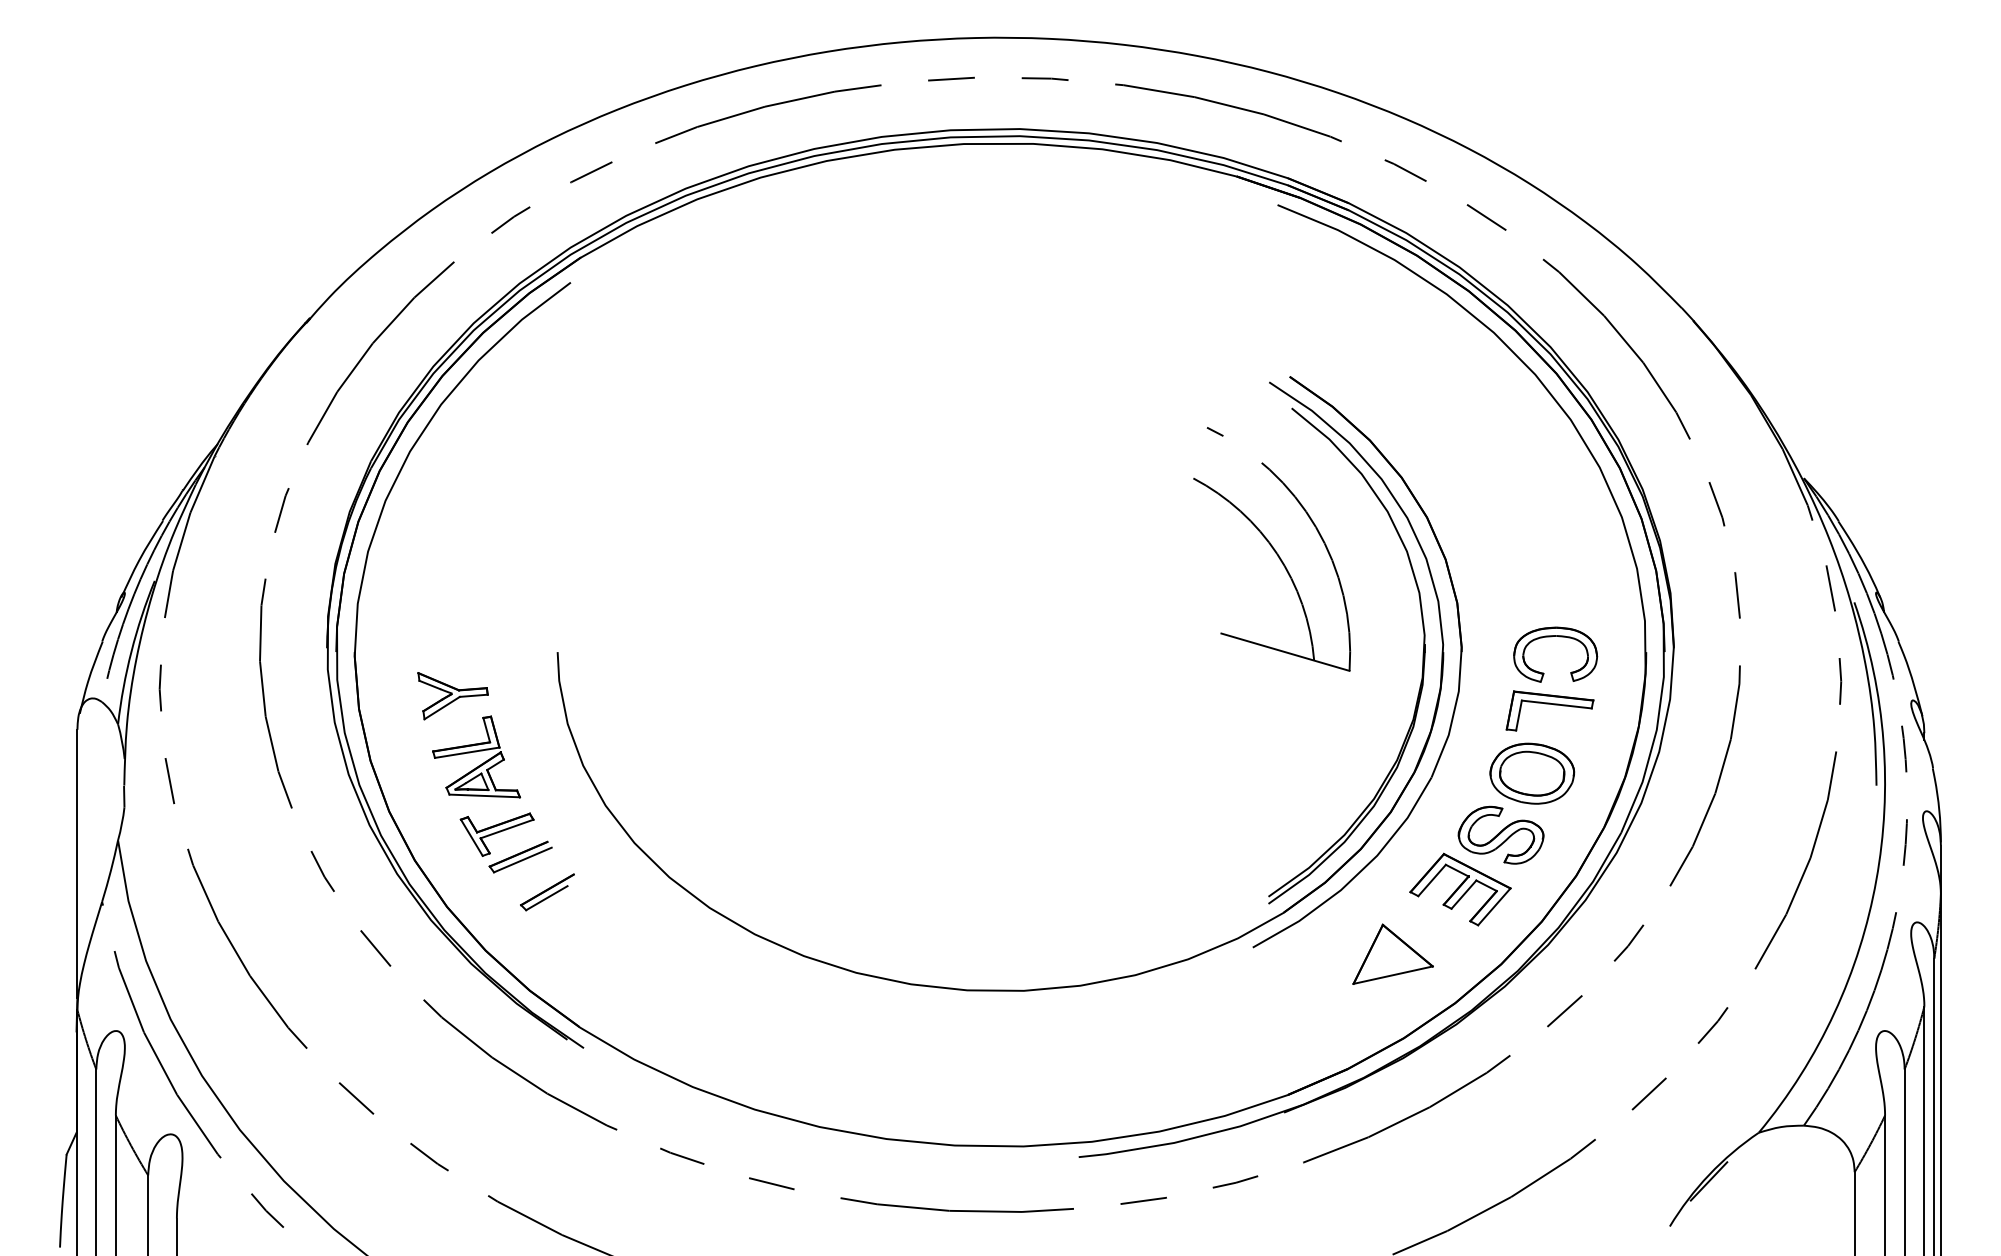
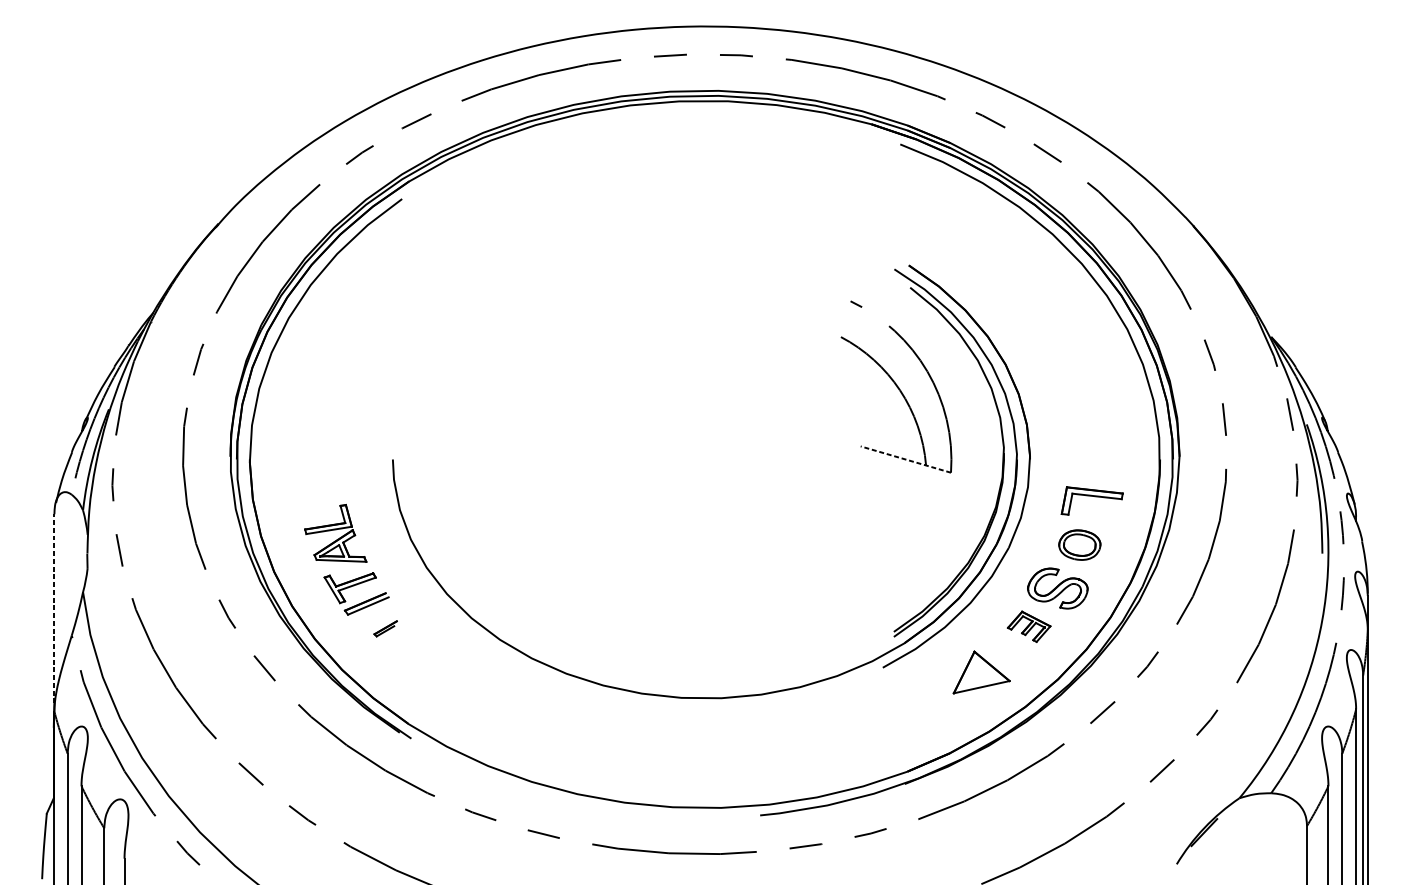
part: (1551, 637) -> (1093, 449), removed
line: (1285, 652) -> (905, 459), solid -> dashed
part: (452, 696) -> (318, 490), removed
part: (1532, 773) -> (1079, 545), size x0.7
line: (77, 863) -> (54, 608), solid -> dashed
part: (1460, 889) -> (1029, 626), size x0.6
part: (547, 892) -> (385, 628), size x0.6

